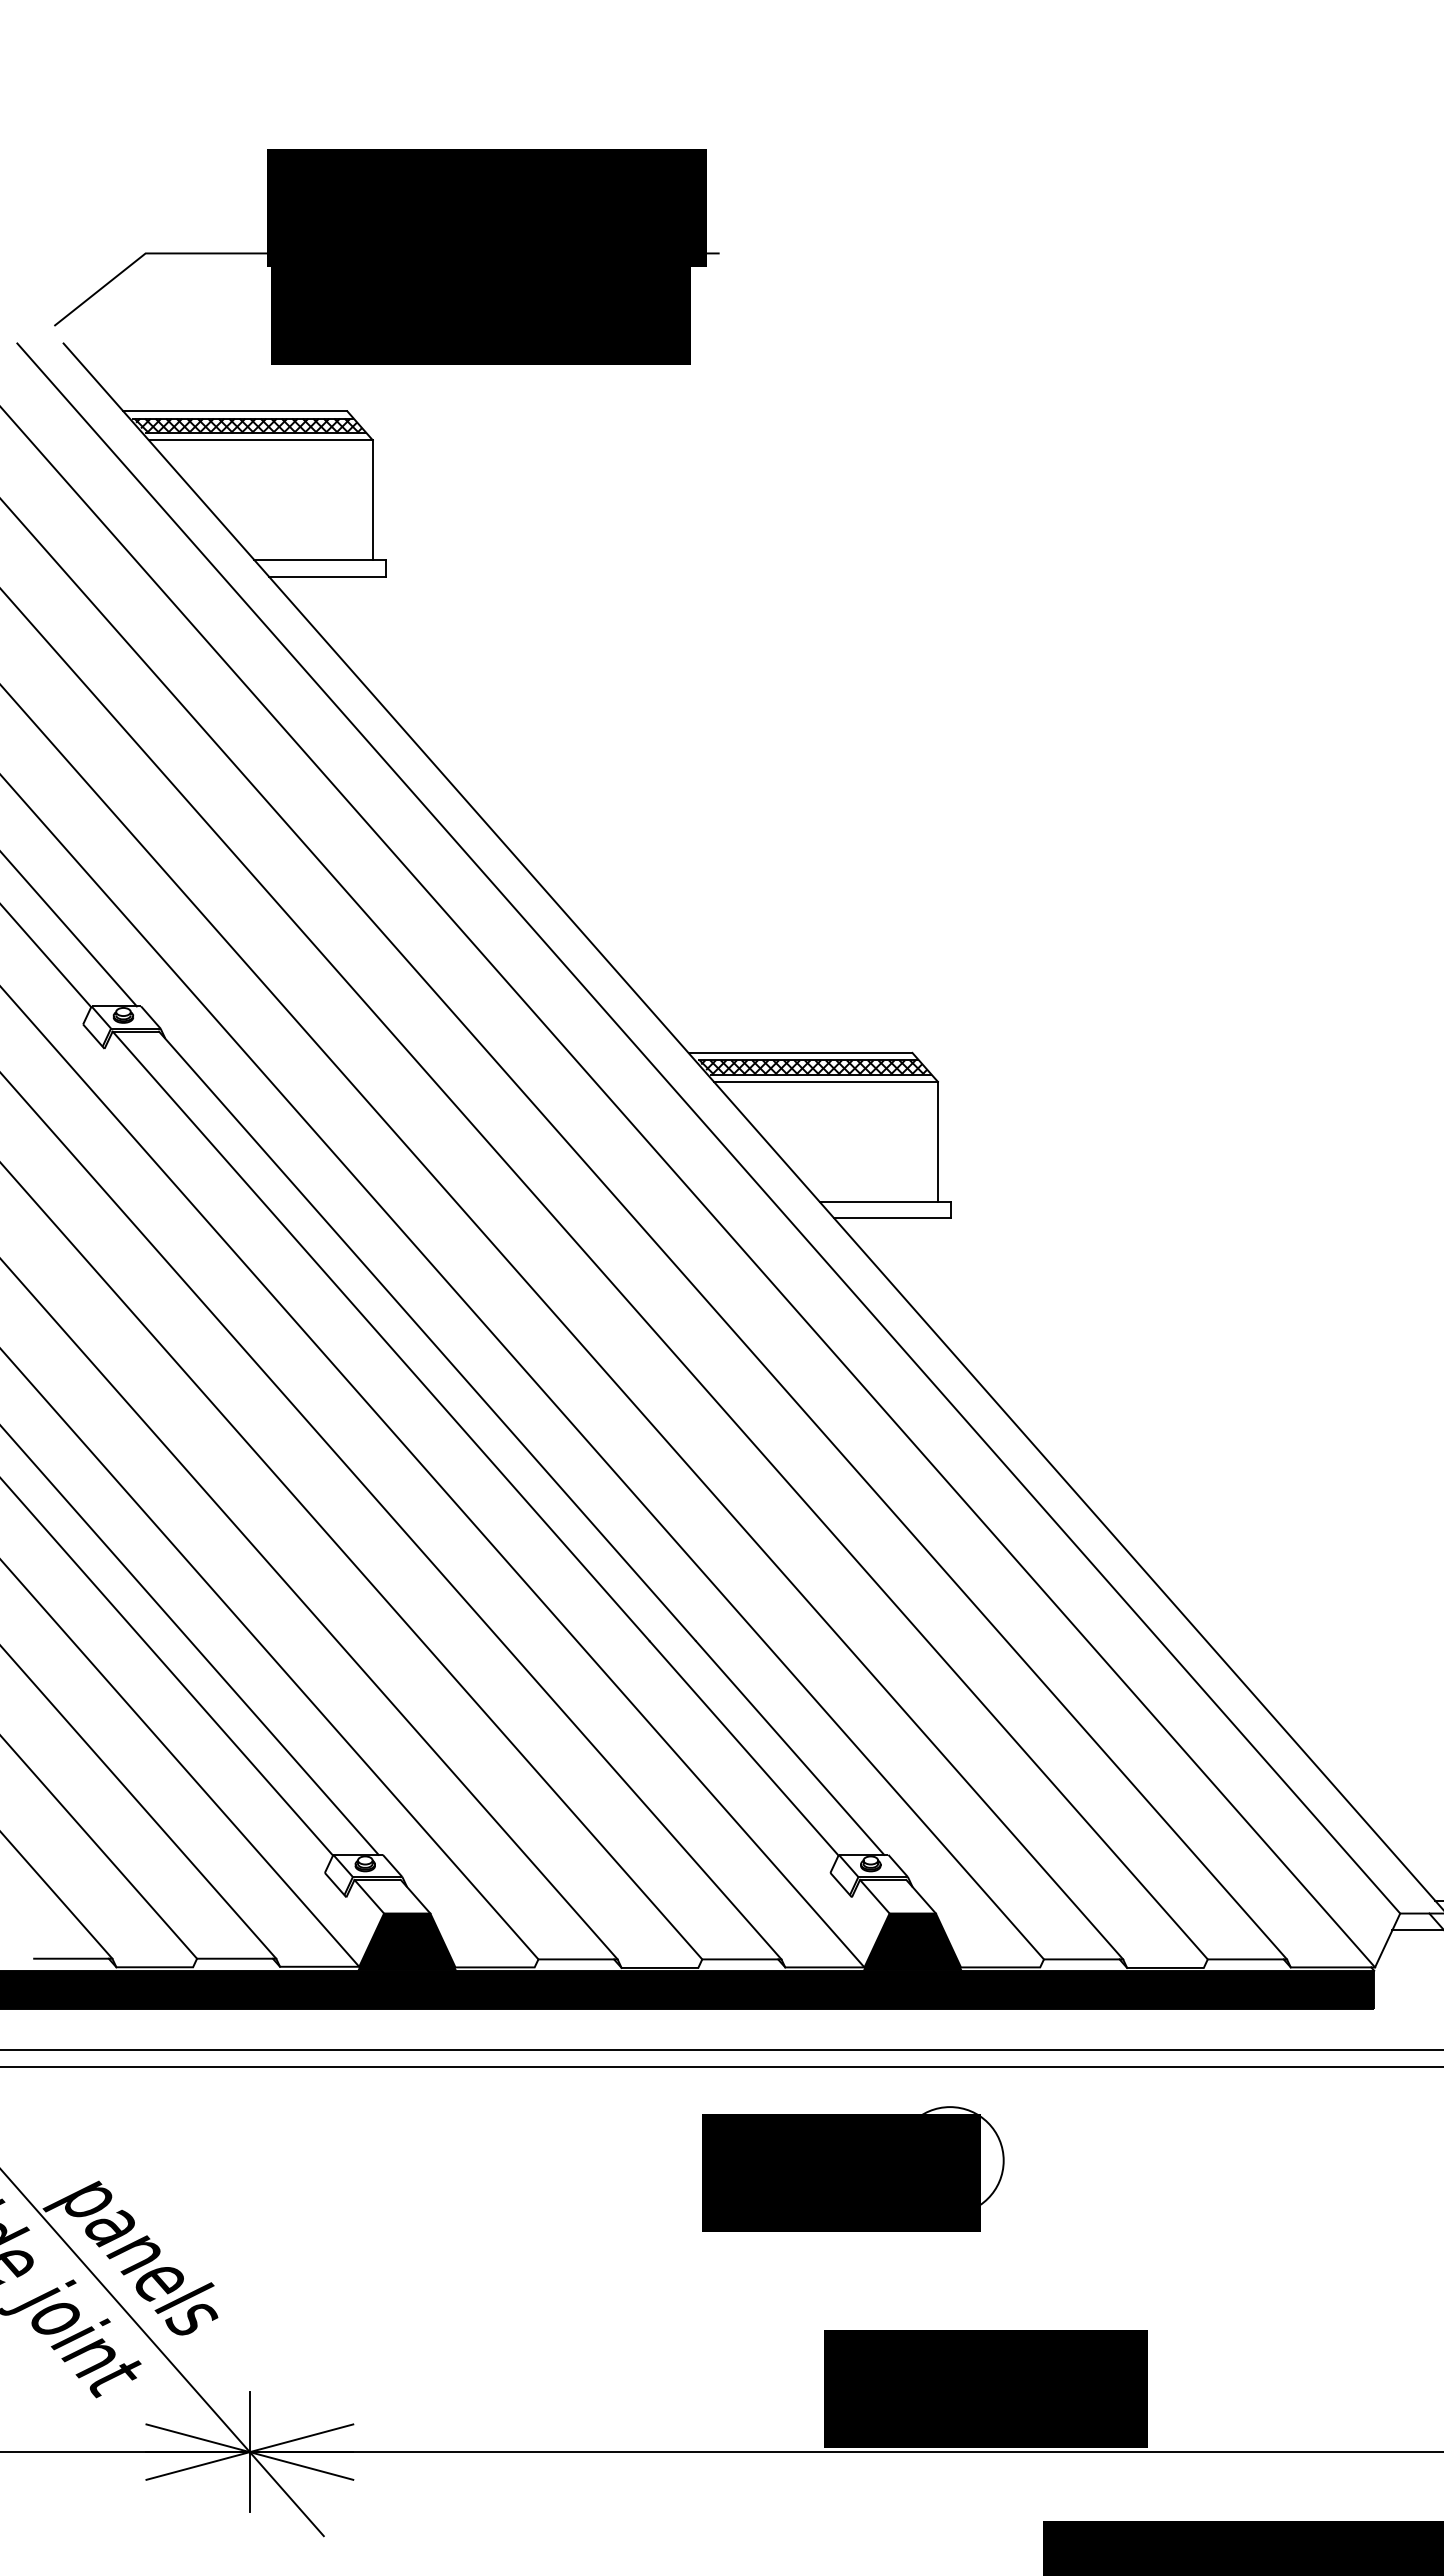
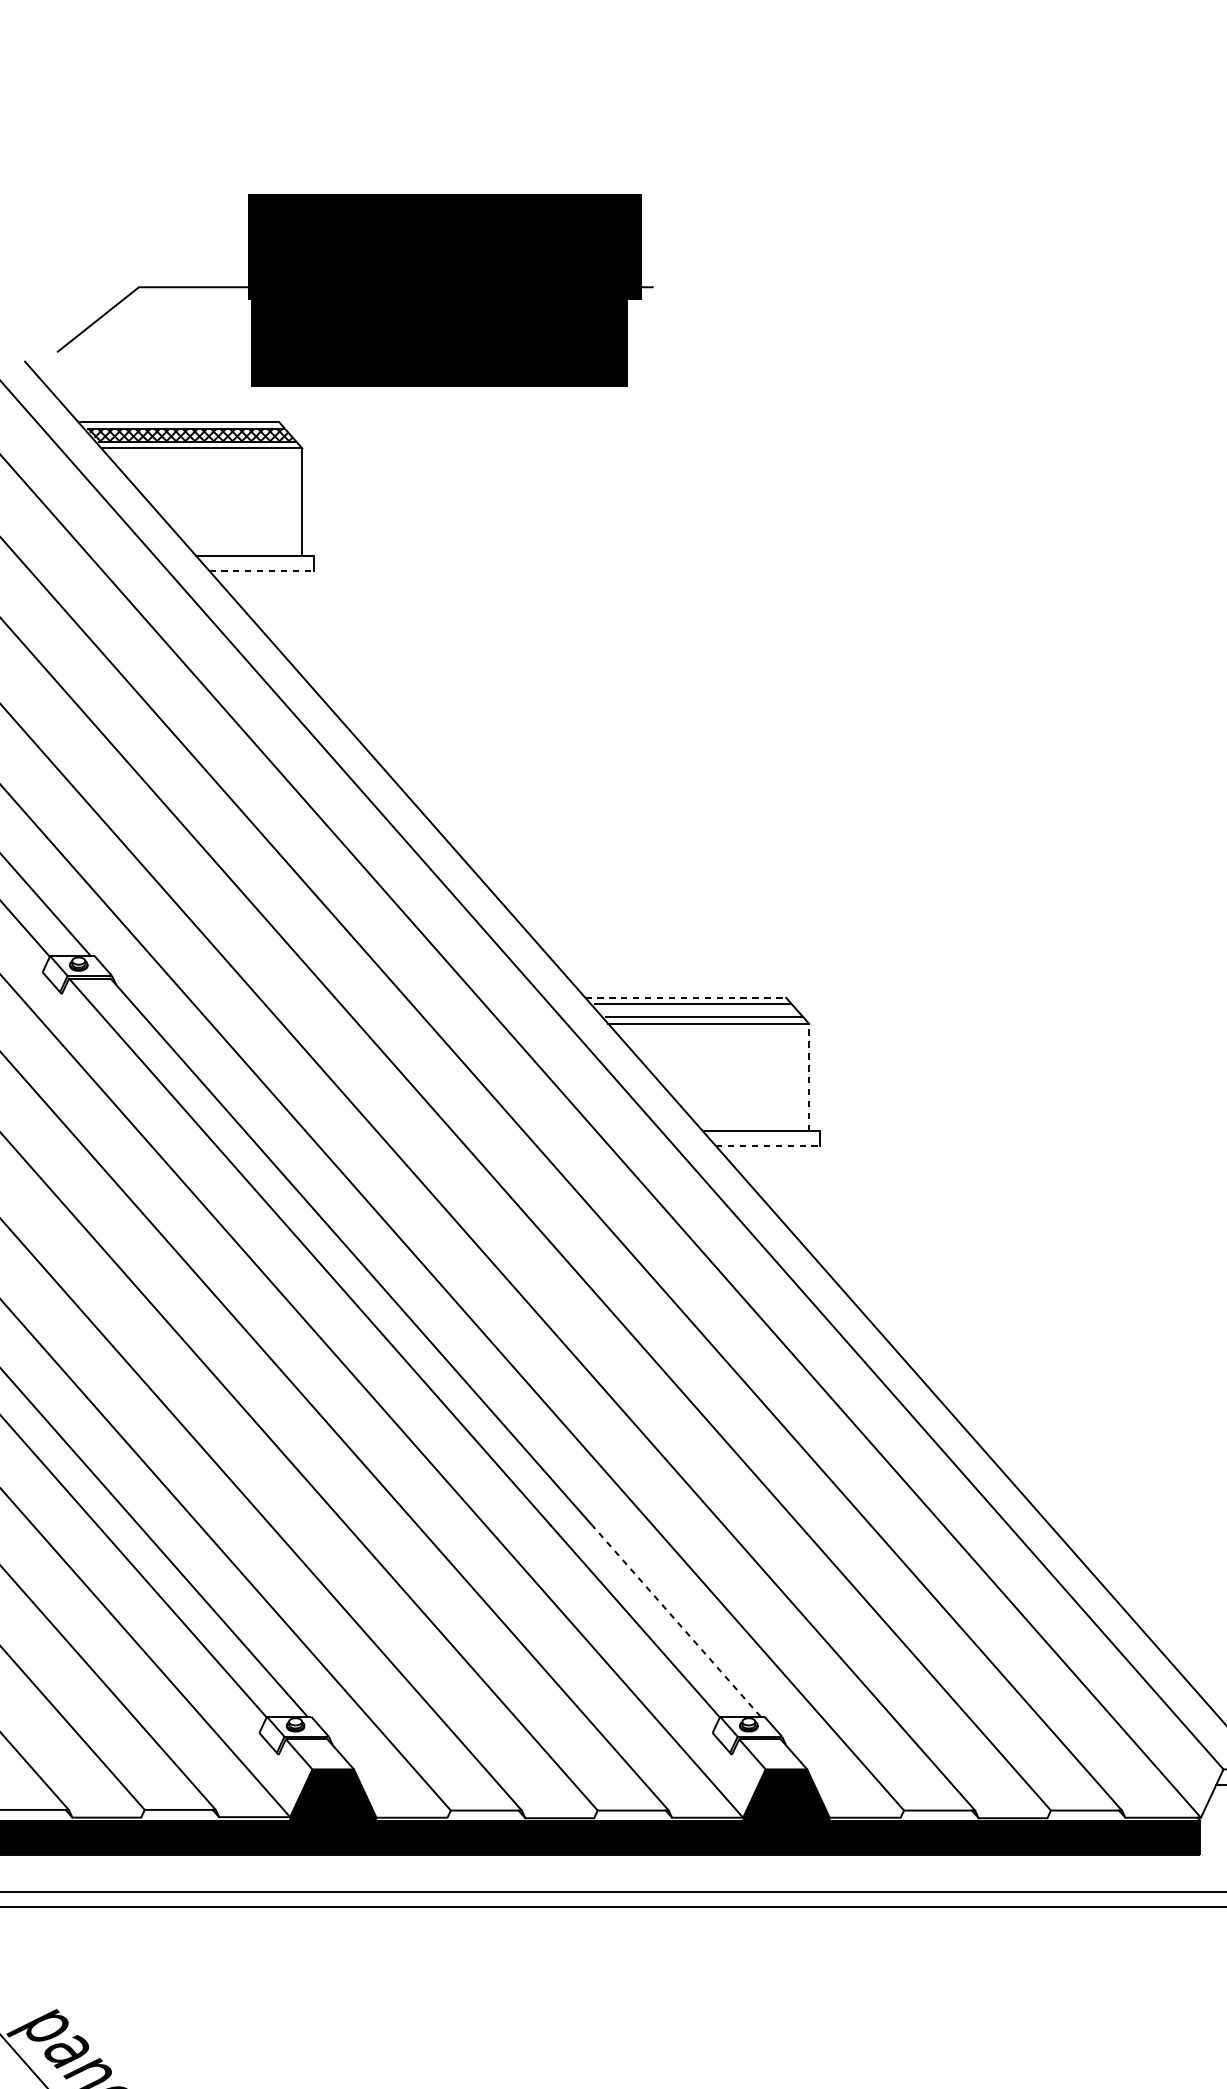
part: (386, 256) -> (354, 289), moved
line: (327, 576) -> (261, 570), solid -> dashed
line: (800, 1052) -> (685, 997), solid -> dashed
hatch: (813, 1067) -> (697, 1010), removed
line: (937, 1141) -> (808, 1077), solid -> dashed
line: (892, 1218) -> (768, 1146), solid -> dashed
line: (789, 1747) -> (675, 1620), solid -> dashed
part: (853, 2168) -> (733, 1998), removed

